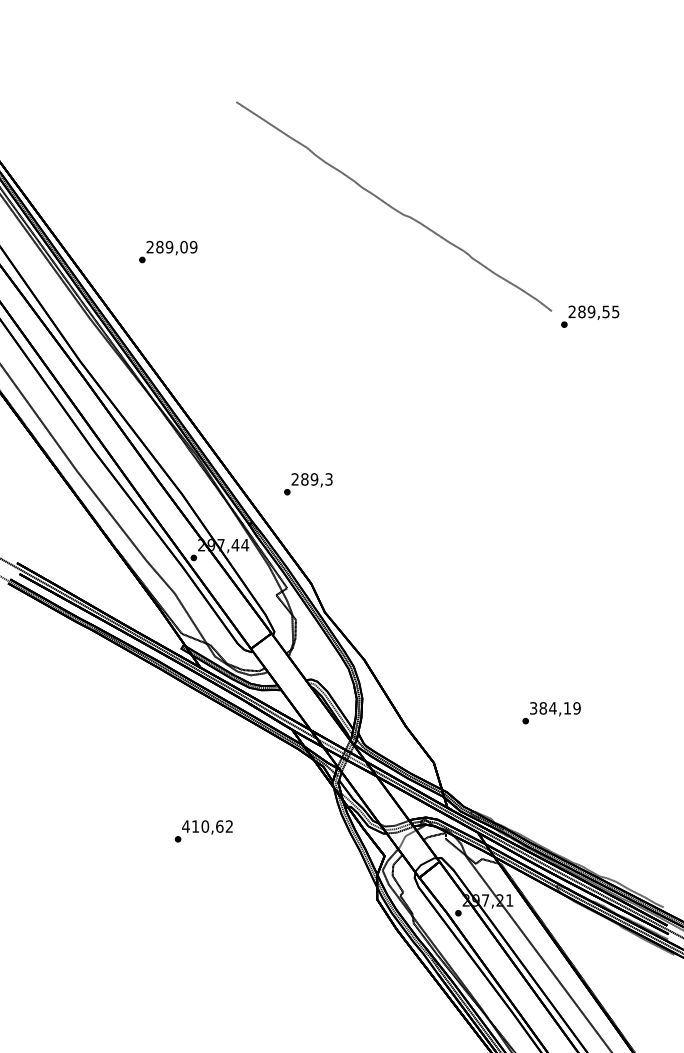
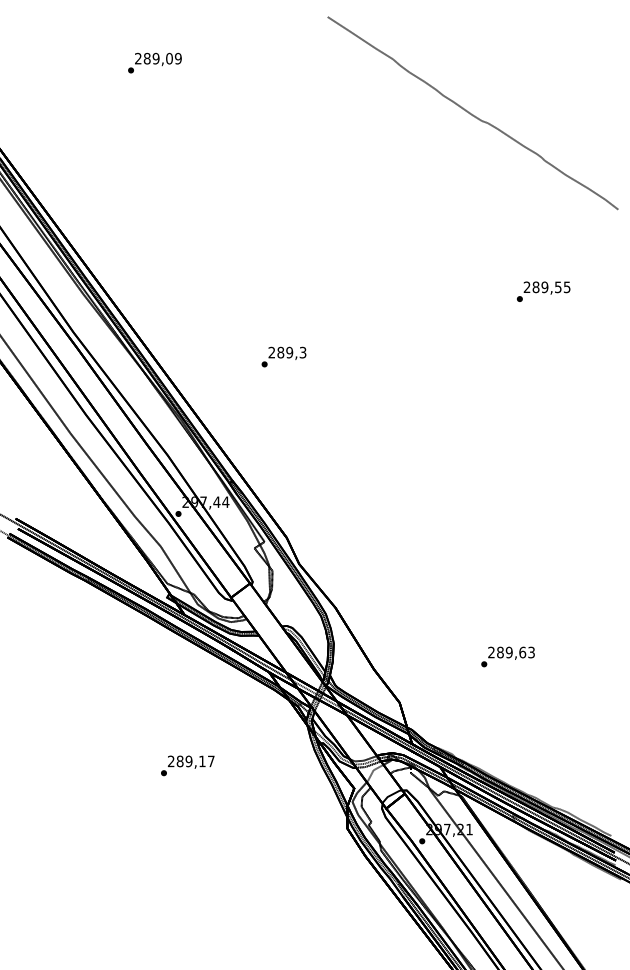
curve: (392, 206) -> (471, 113), moved
text: (167, 251) -> (154, 62), moved
text: (307, 483) -> (283, 356), moved
text: (555, 708) -> (511, 652), 384,19 -> 289,63
text: (206, 826) -> (190, 761), 410,62 -> 289,17

